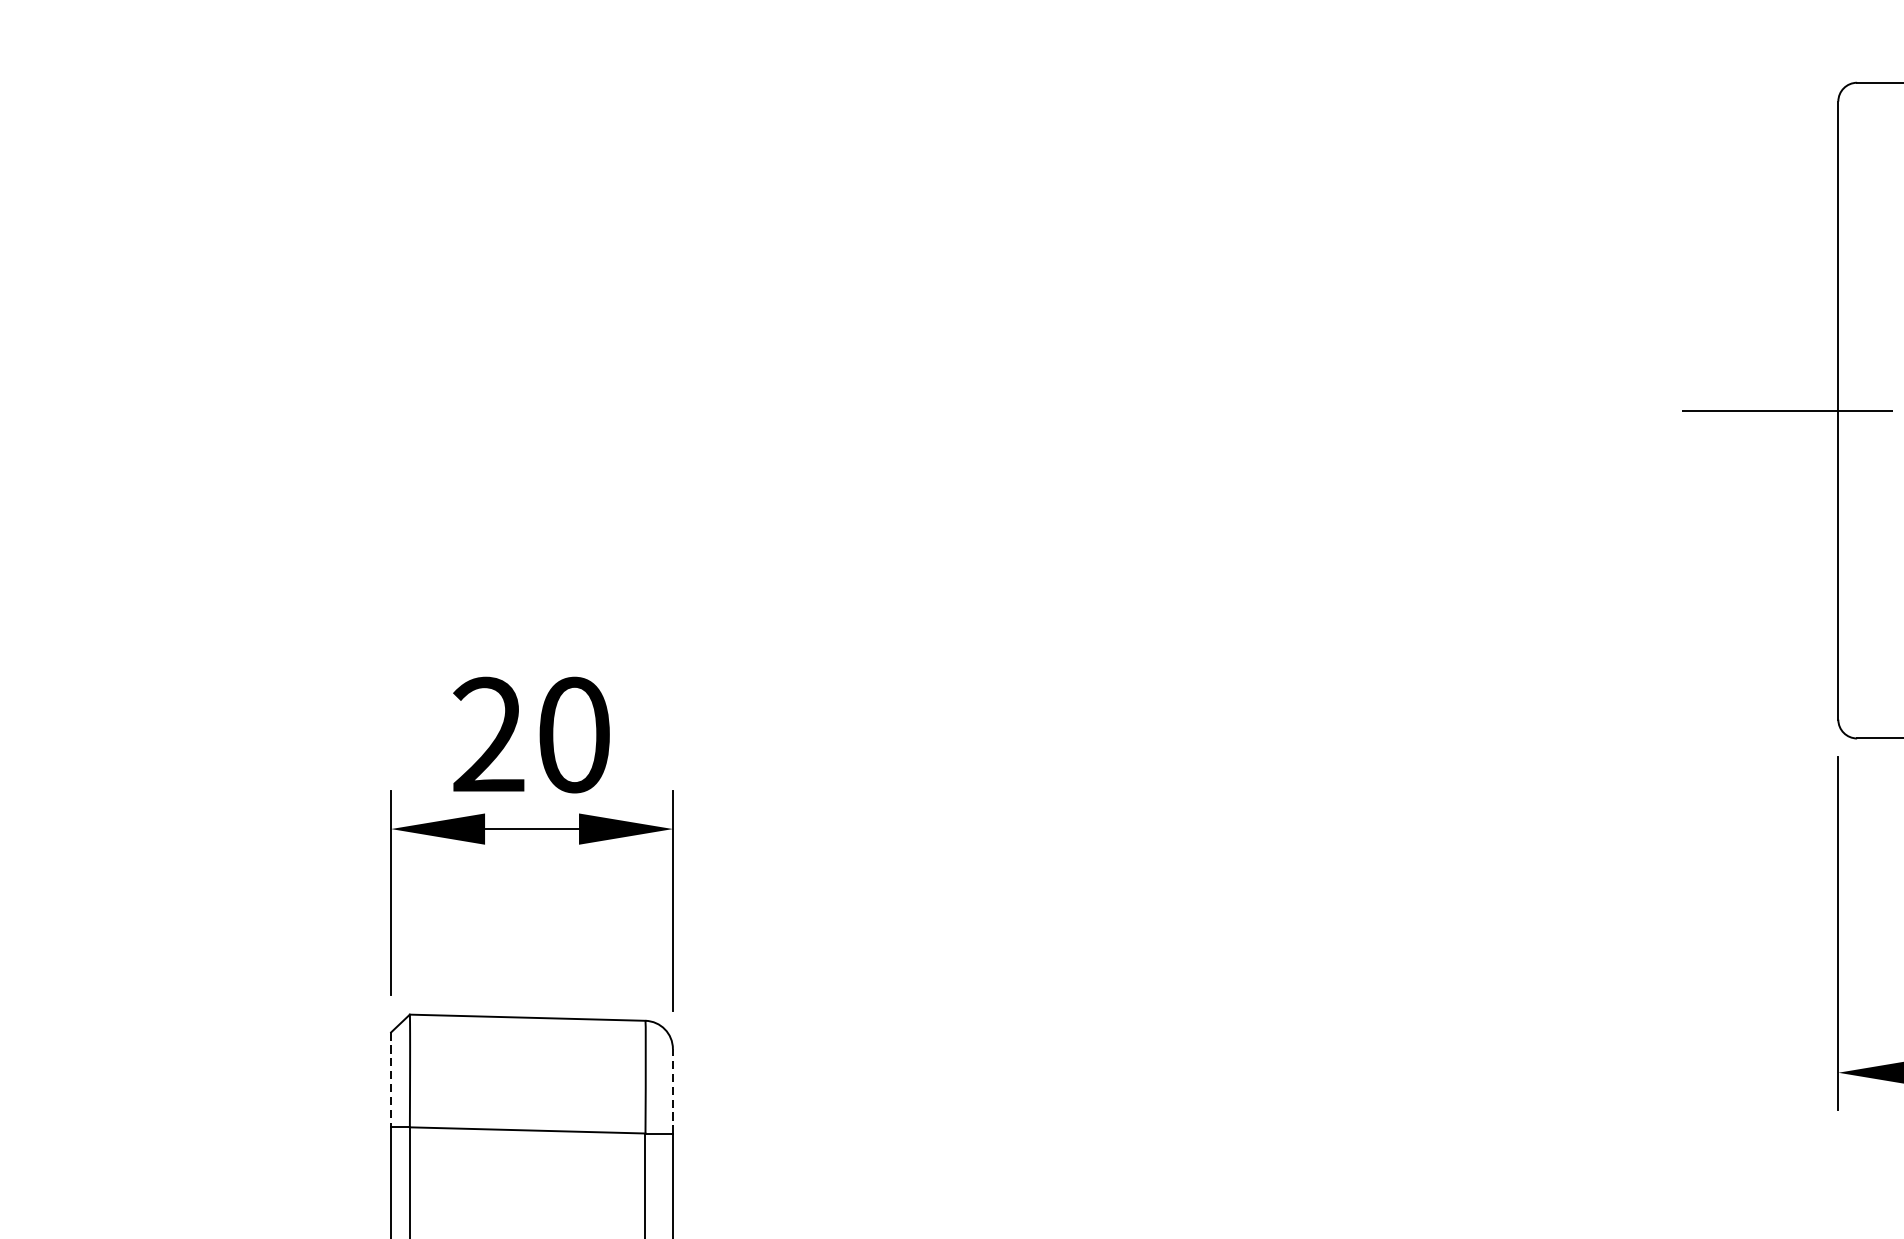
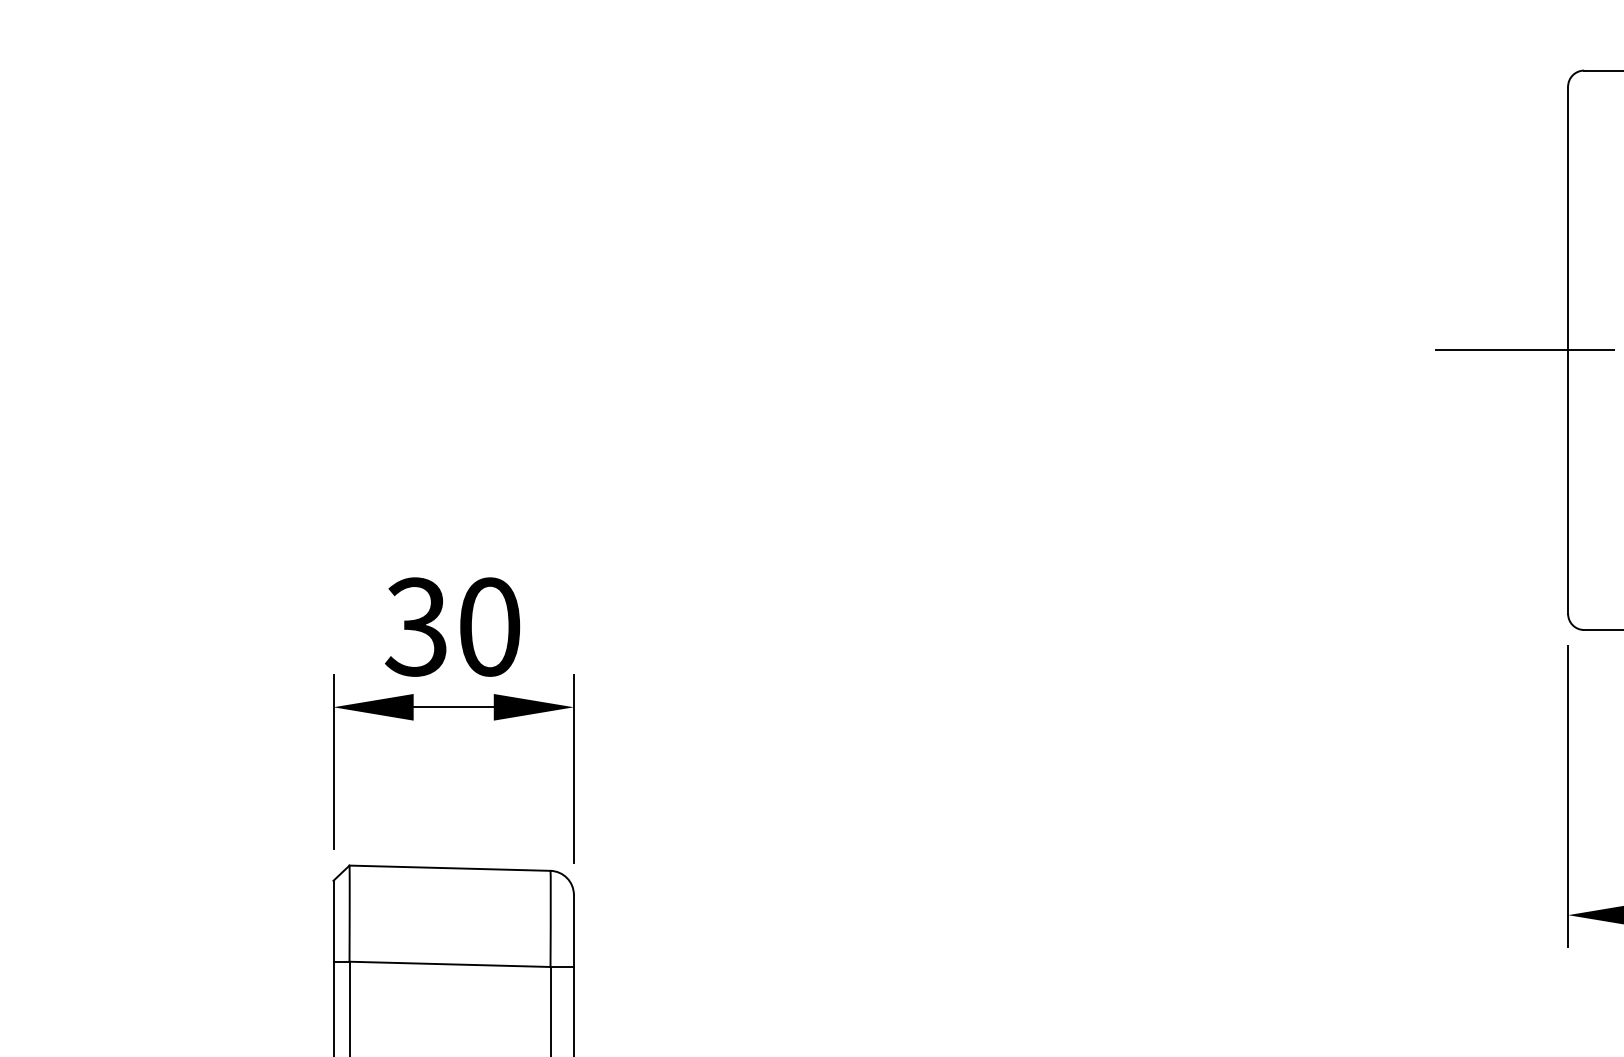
text: (488, 734) -> (416, 626), 20 -> 30
line: (391, 1080) -> (333, 921), dashed -> solid
line: (672, 1090) -> (573, 930), dashed -> solid

